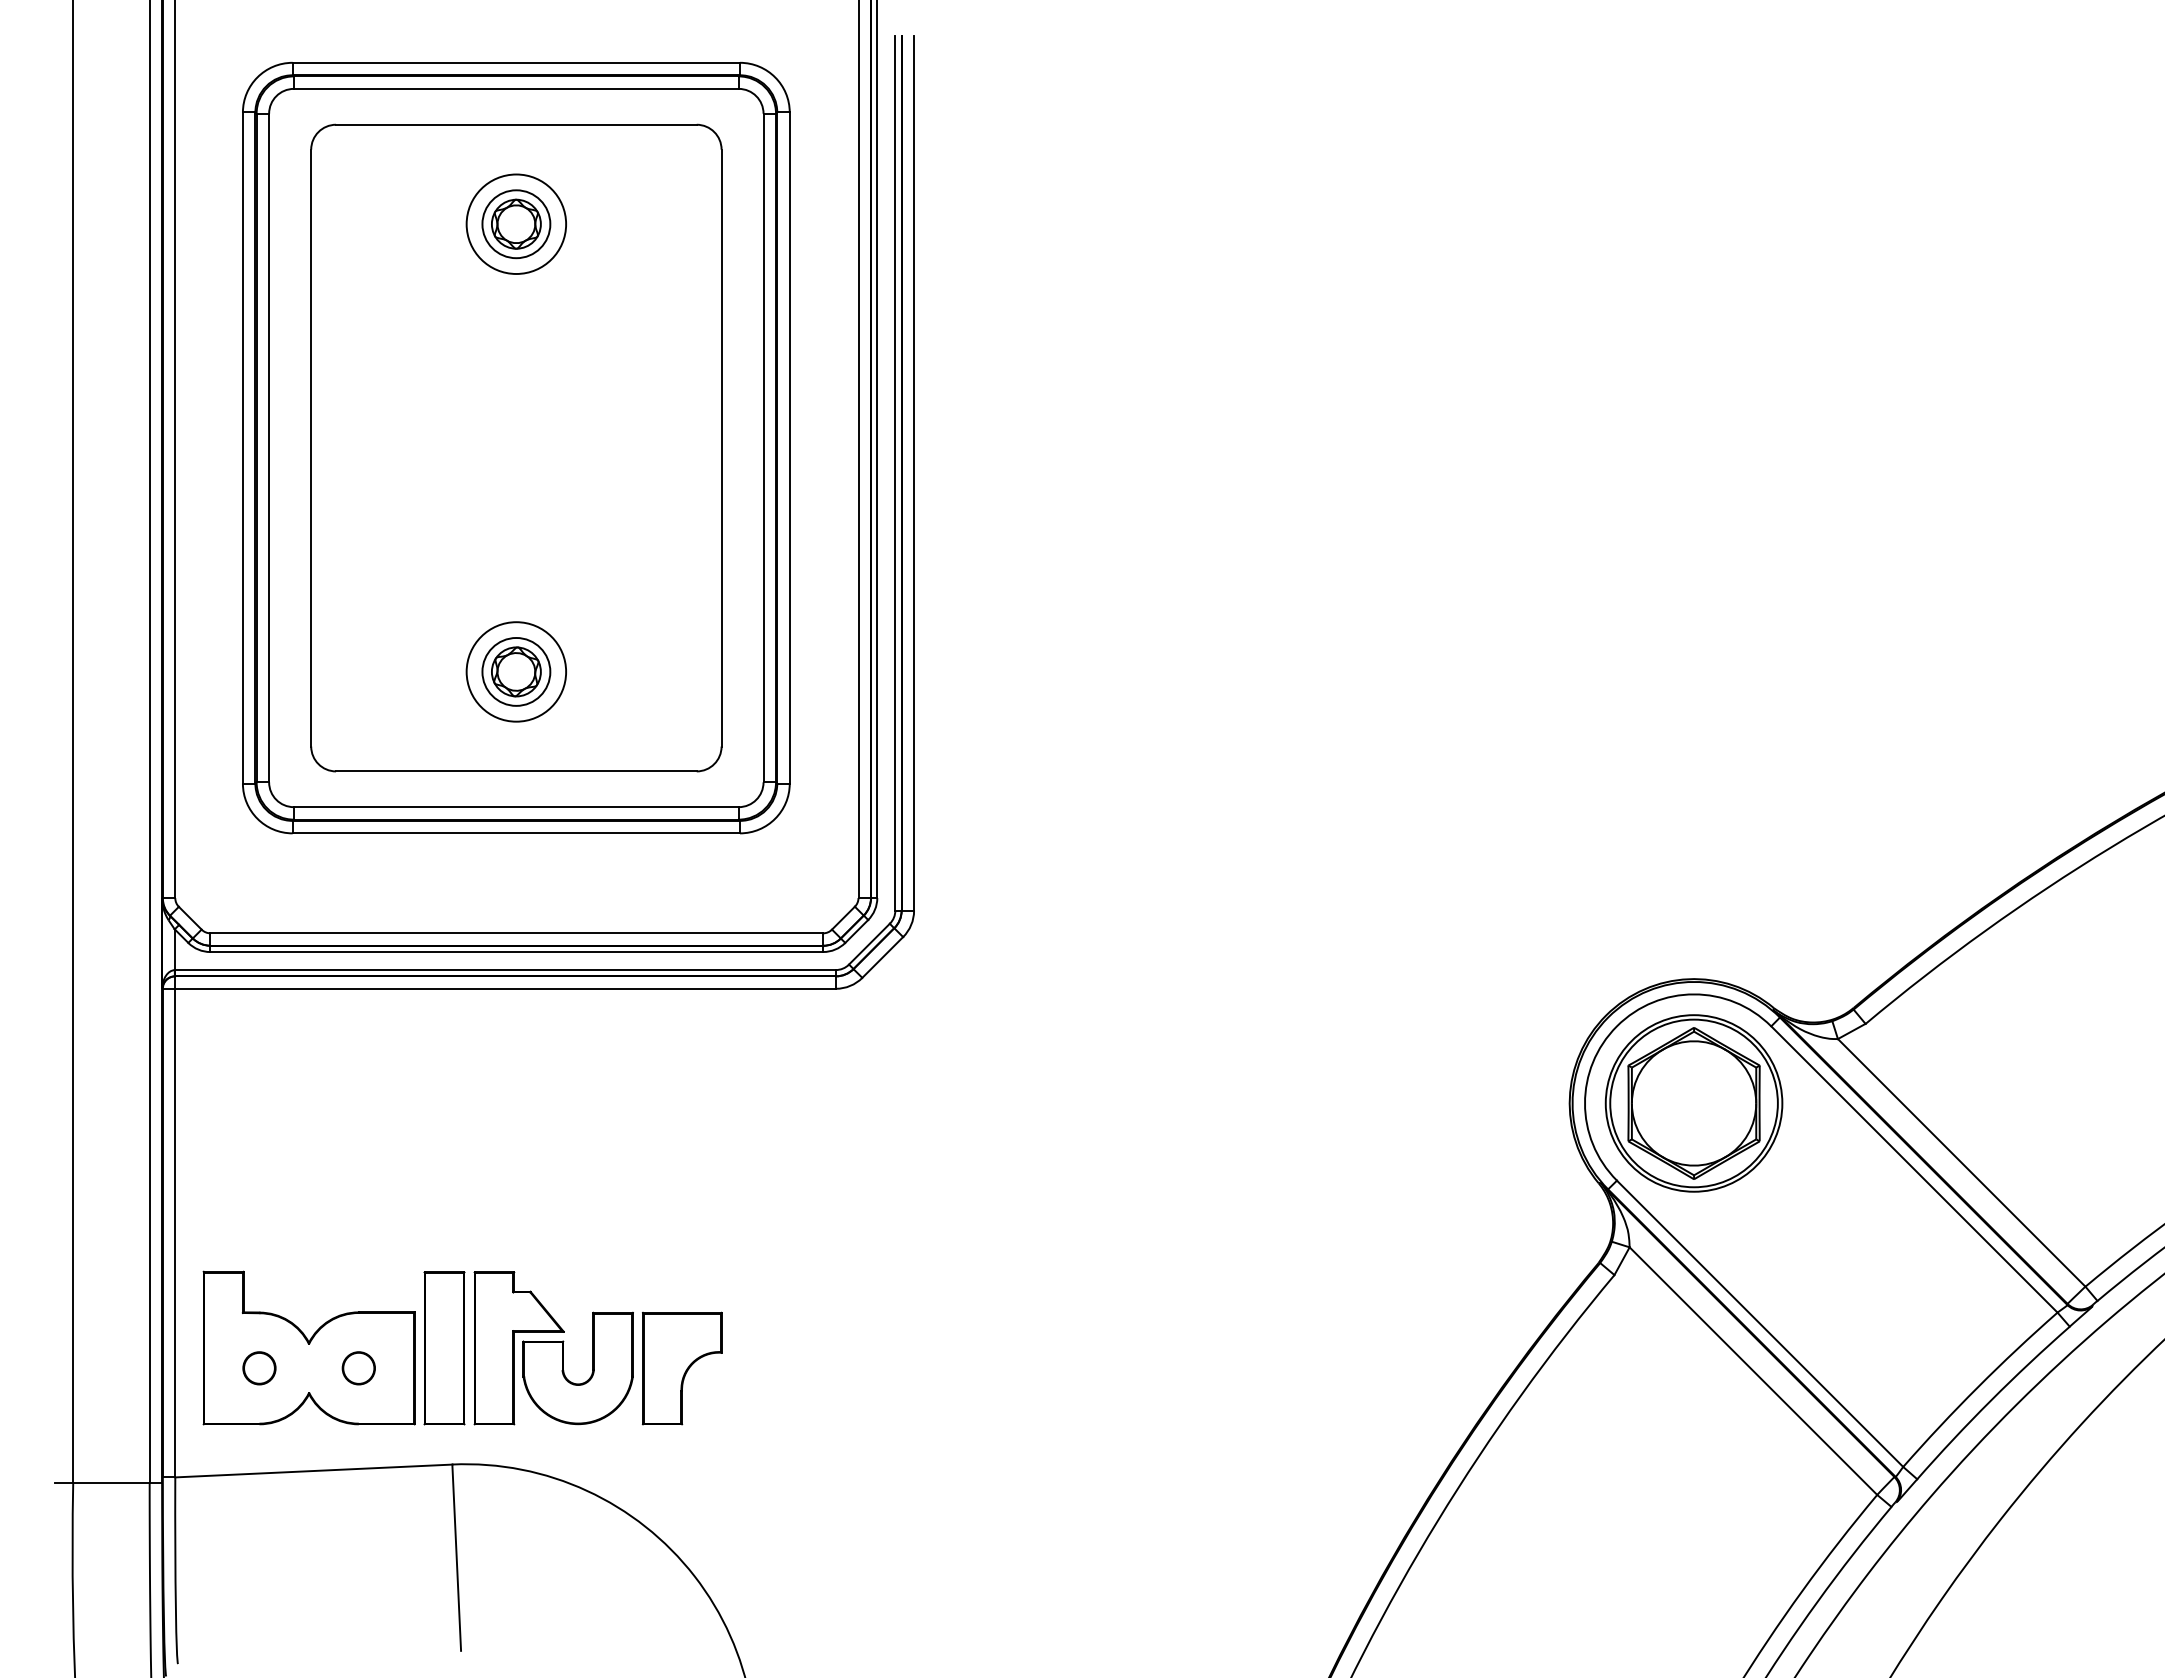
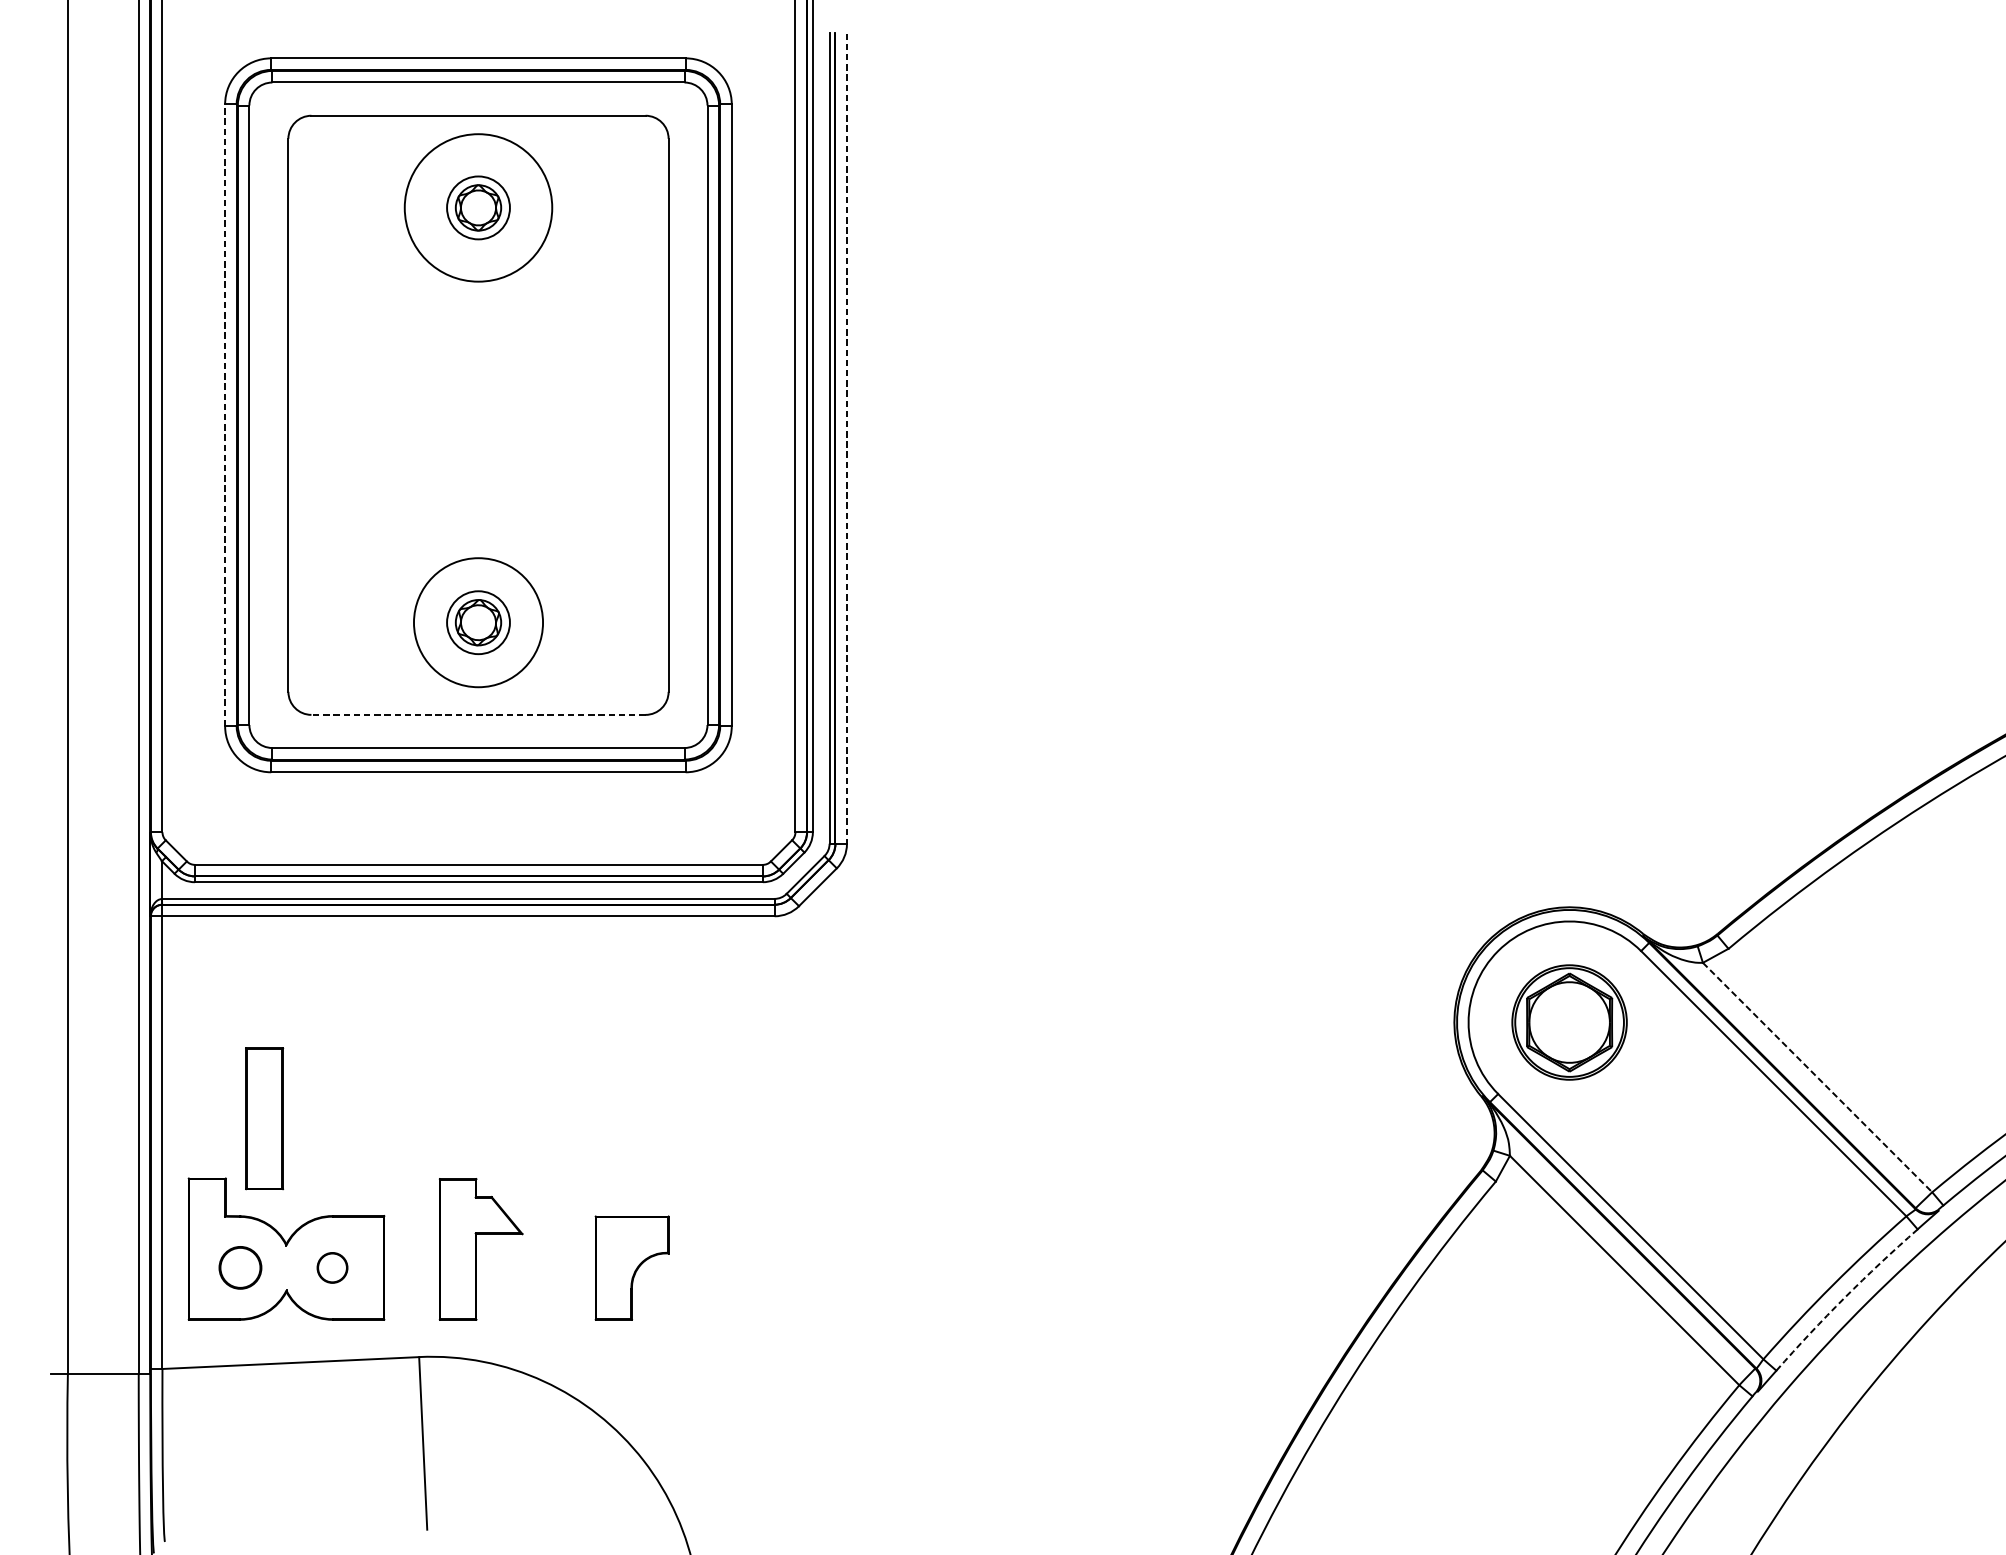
circle: (516, 224) -> (478, 208), size x1.6
line: (242, 448) -> (224, 415), solid -> dashed
line: (914, 473) -> (847, 438), solid -> dashed
circle: (516, 671) -> (478, 622), size x1.4
line: (515, 771) -> (477, 714), solid -> dashed
part: (1693, 1103) -> (1569, 1022), size x0.7
line: (1962, 1163) -> (1818, 1078), solid -> dashed
part: (444, 1348) -> (264, 1118), moved
circle: (259, 1368) -> (240, 1268), size x1.4
part: (564, 1370) -> (523, 1269), removed
arc: (1991, 1400) -> (1845, 1297), solid -> dashed

